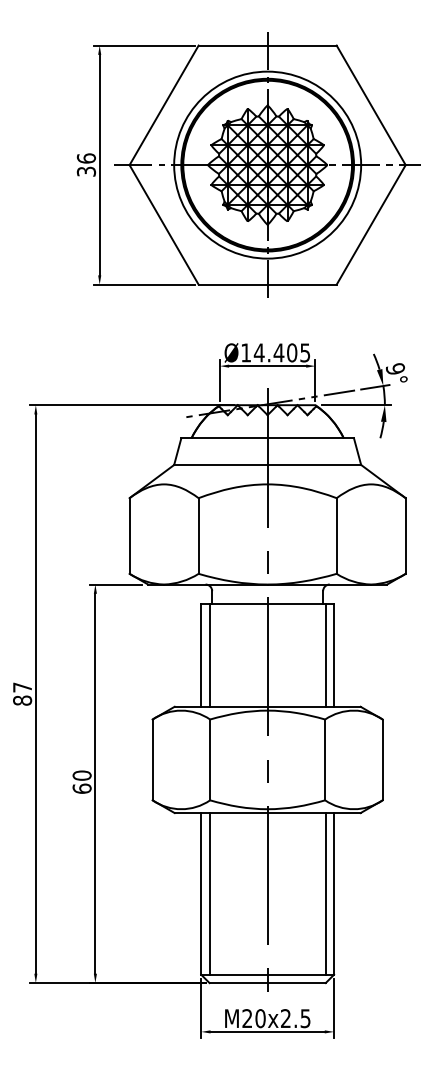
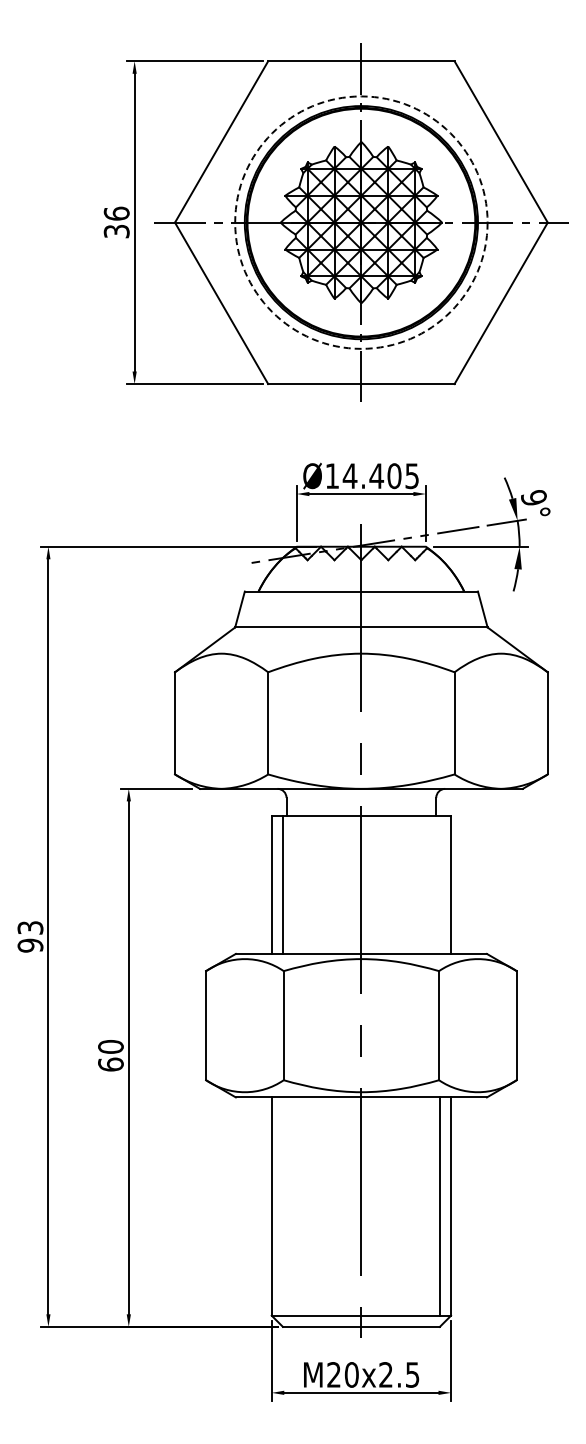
circle: (267, 165) -> (361, 222), solid -> dashed
line: (325, 655) -> (439, 884), removed
text: (22, 693) -> (30, 936), 87 -> 93
line: (209, 893) -> (282, 1206), removed

